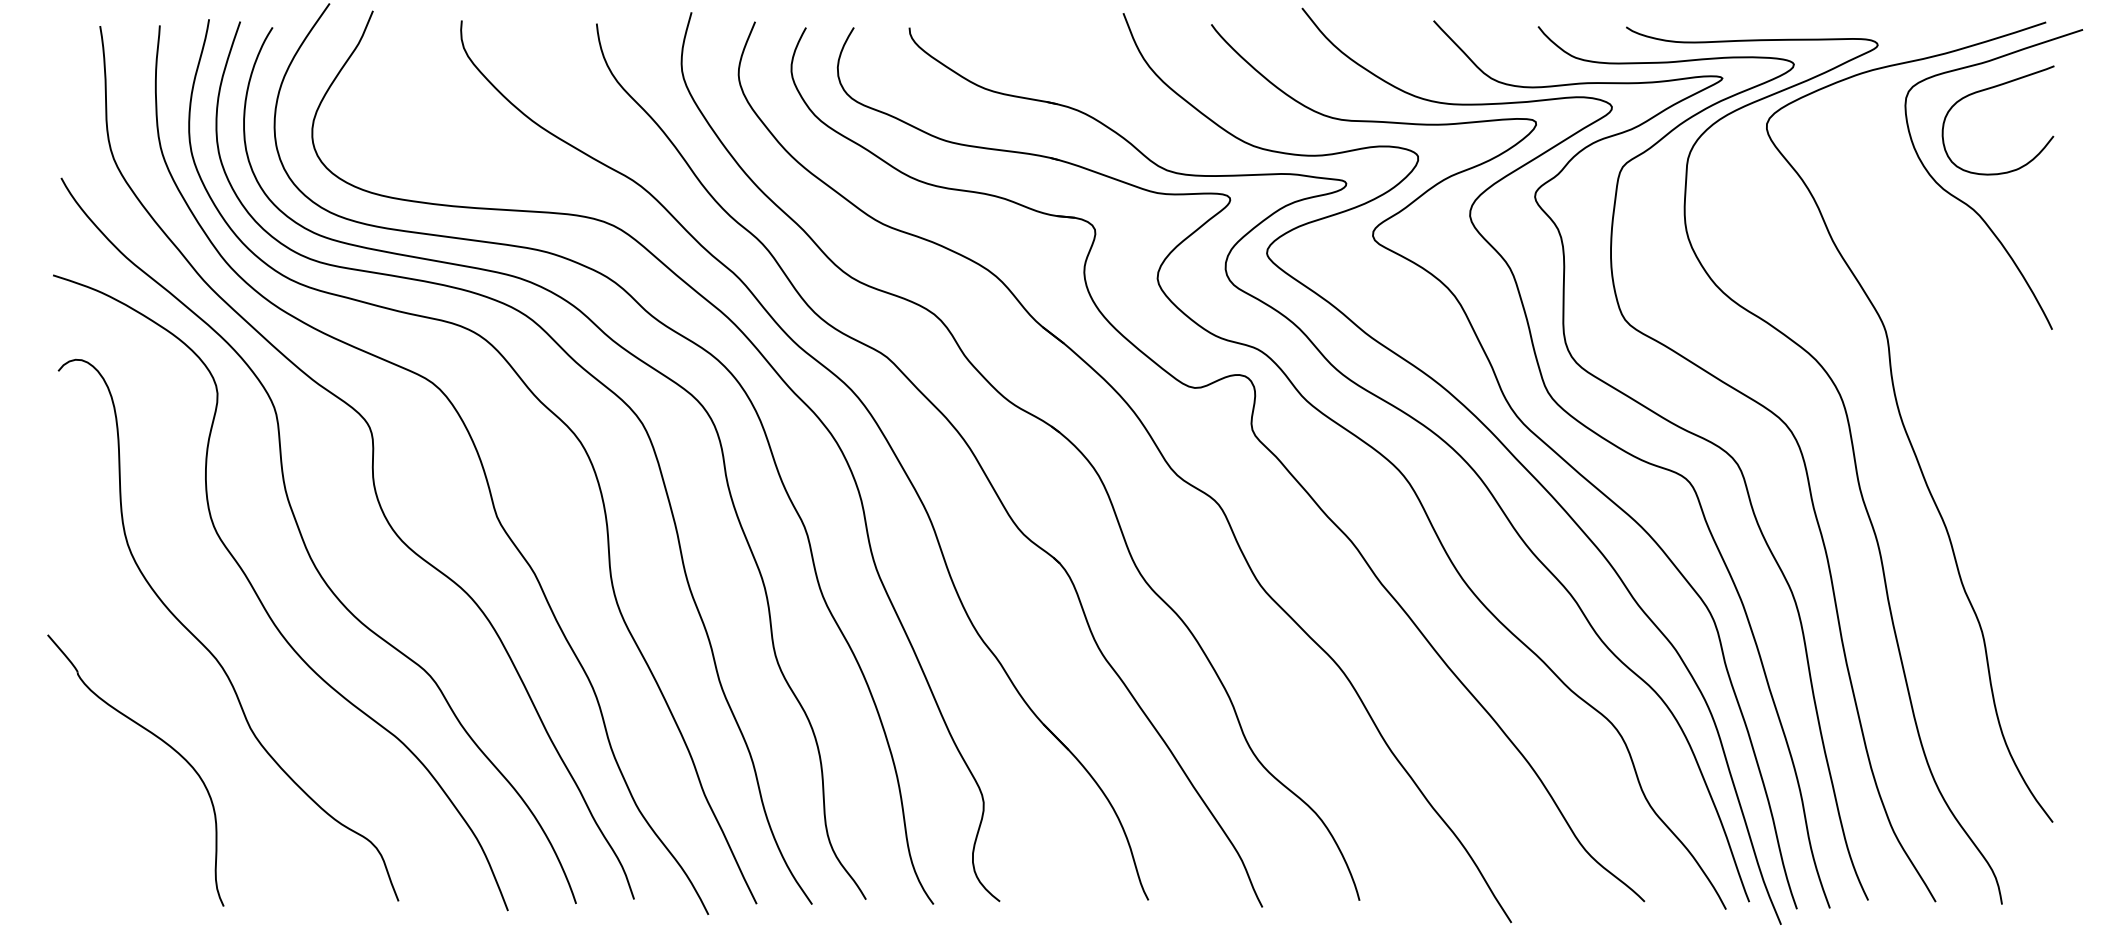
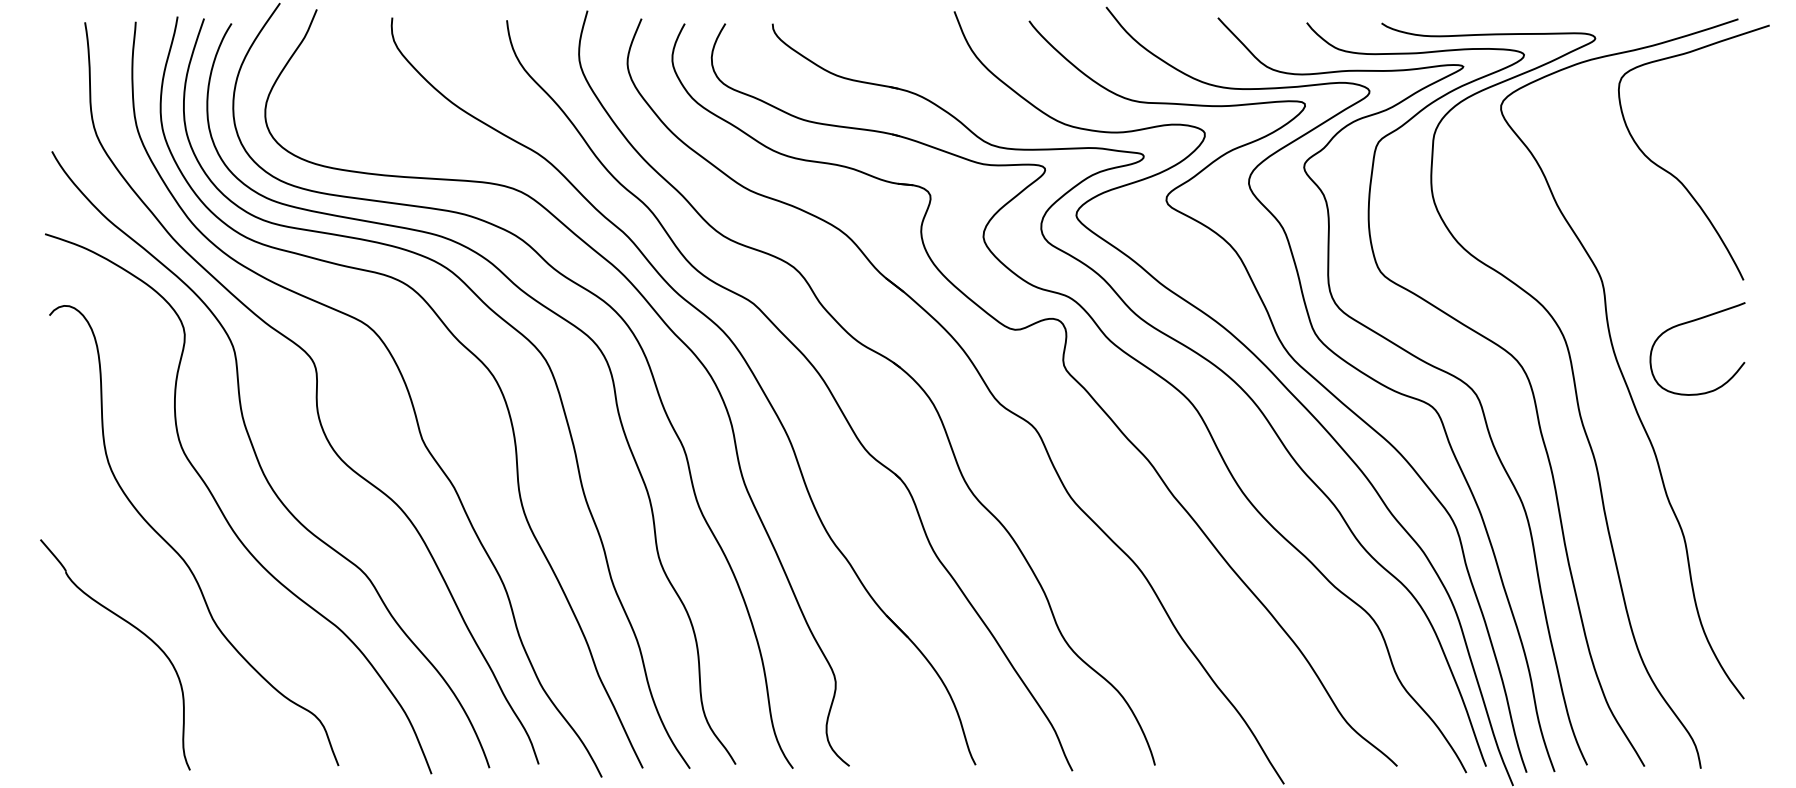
curve: (1986, 90) -> (1687, 323), moved

